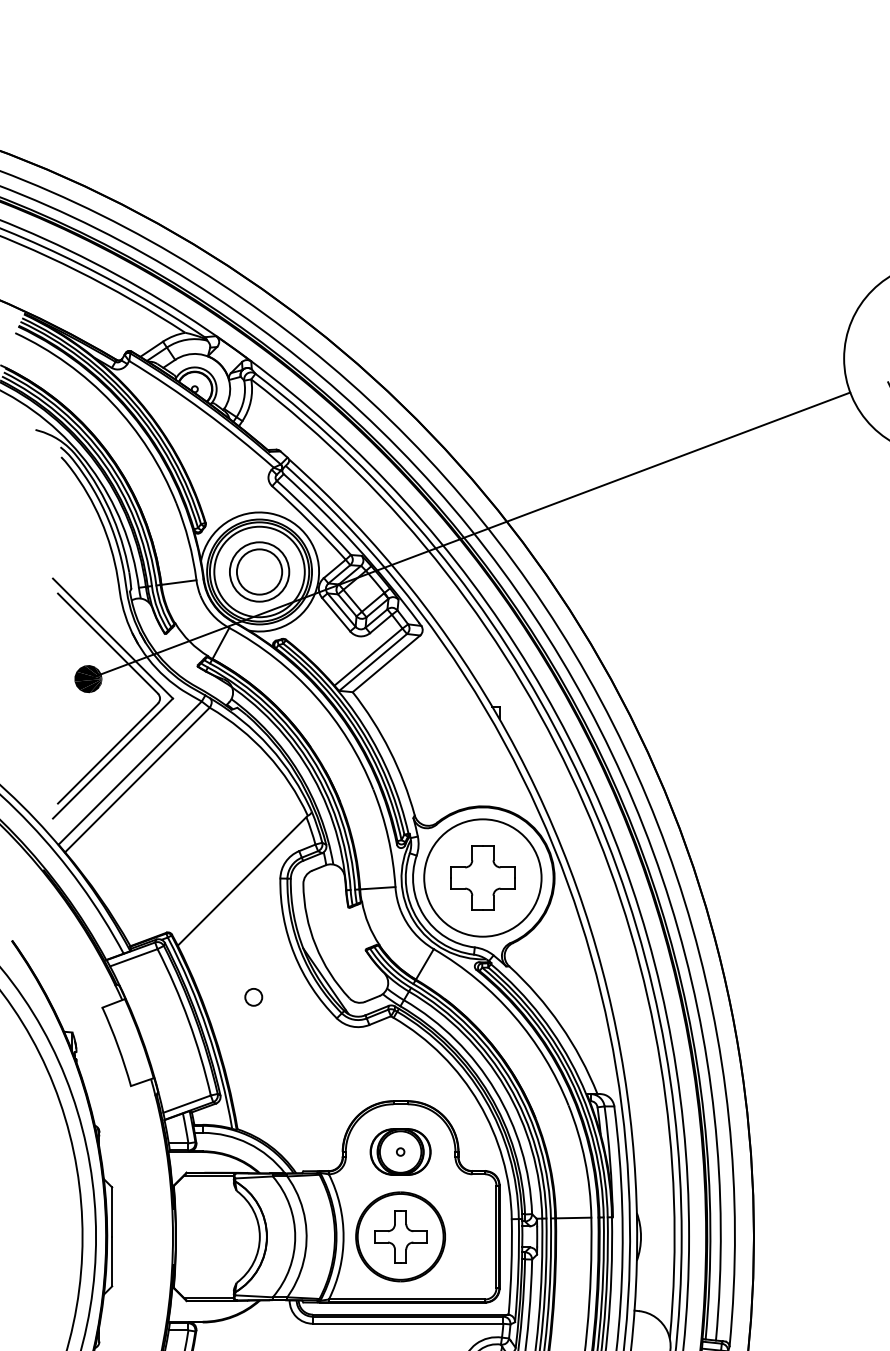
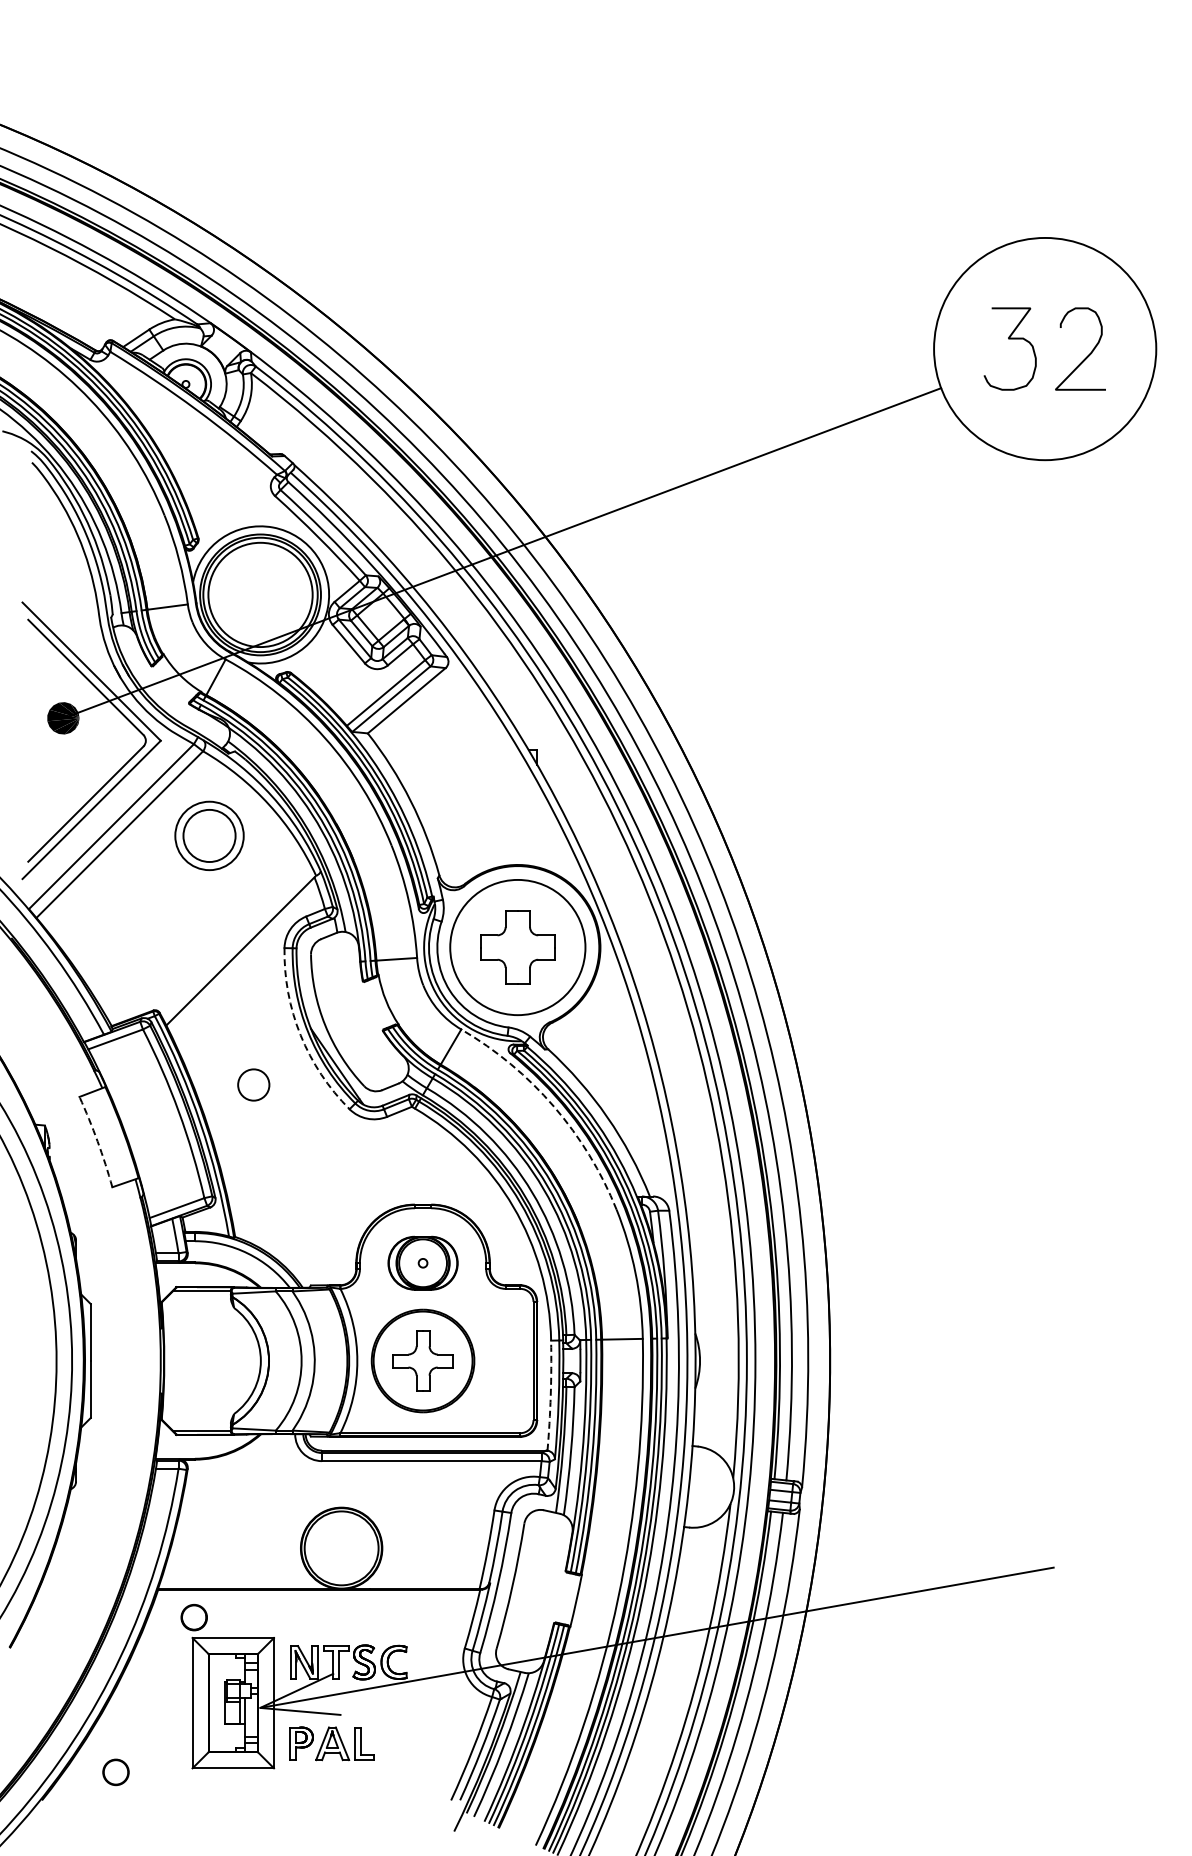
part: (259, 571) -> (209, 835), moved
arc: (294, 954) -> (300, 1035), solid -> dashed
circle: (253, 996) -> (253, 1084), size x1.6
arc: (513, 1015) -> (553, 1106), solid -> dashed
arc: (118, 1046) -> (97, 1141), solid -> dashed
arc: (511, 1266) -> (550, 1395), solid -> dashed

